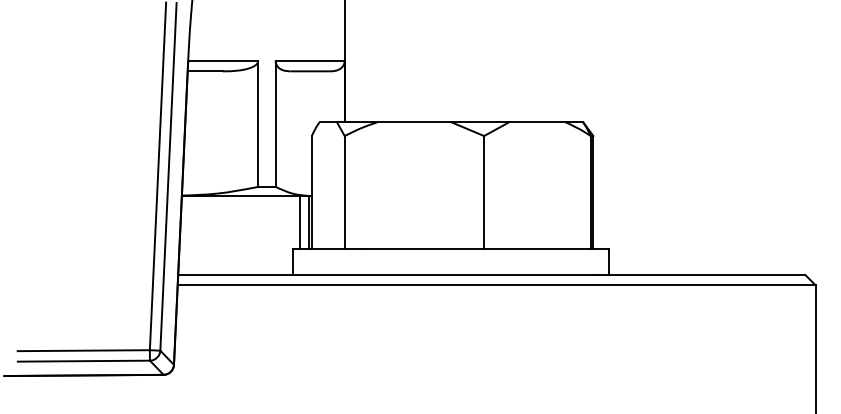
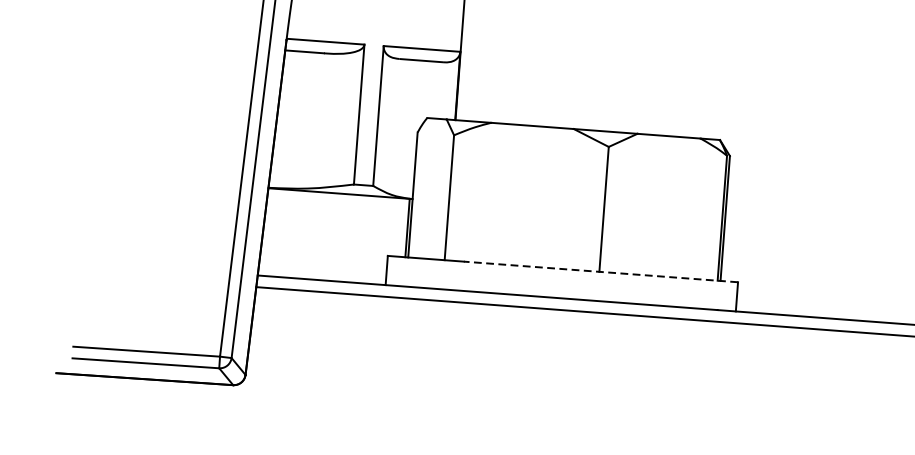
line: (299, 222) -> (396, 227), removed
line: (485, 248) -> (600, 271), solid -> dashed

